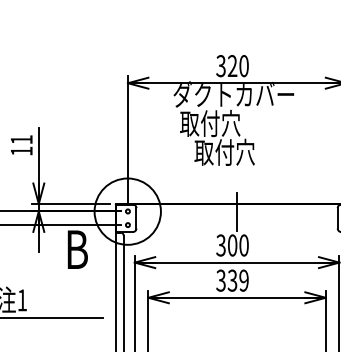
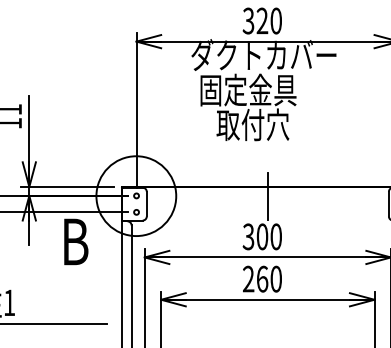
text: (220, 123) -> (247, 90), 取付穴 -> 固定金具
text: (232, 280) -> (262, 278), 339 -> 260

